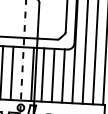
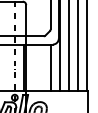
line: (12, 72) -> (5, 67), removed
line: (42, 74) -> (32, 67), removed
line: (53, 75) -> (41, 67), removed

